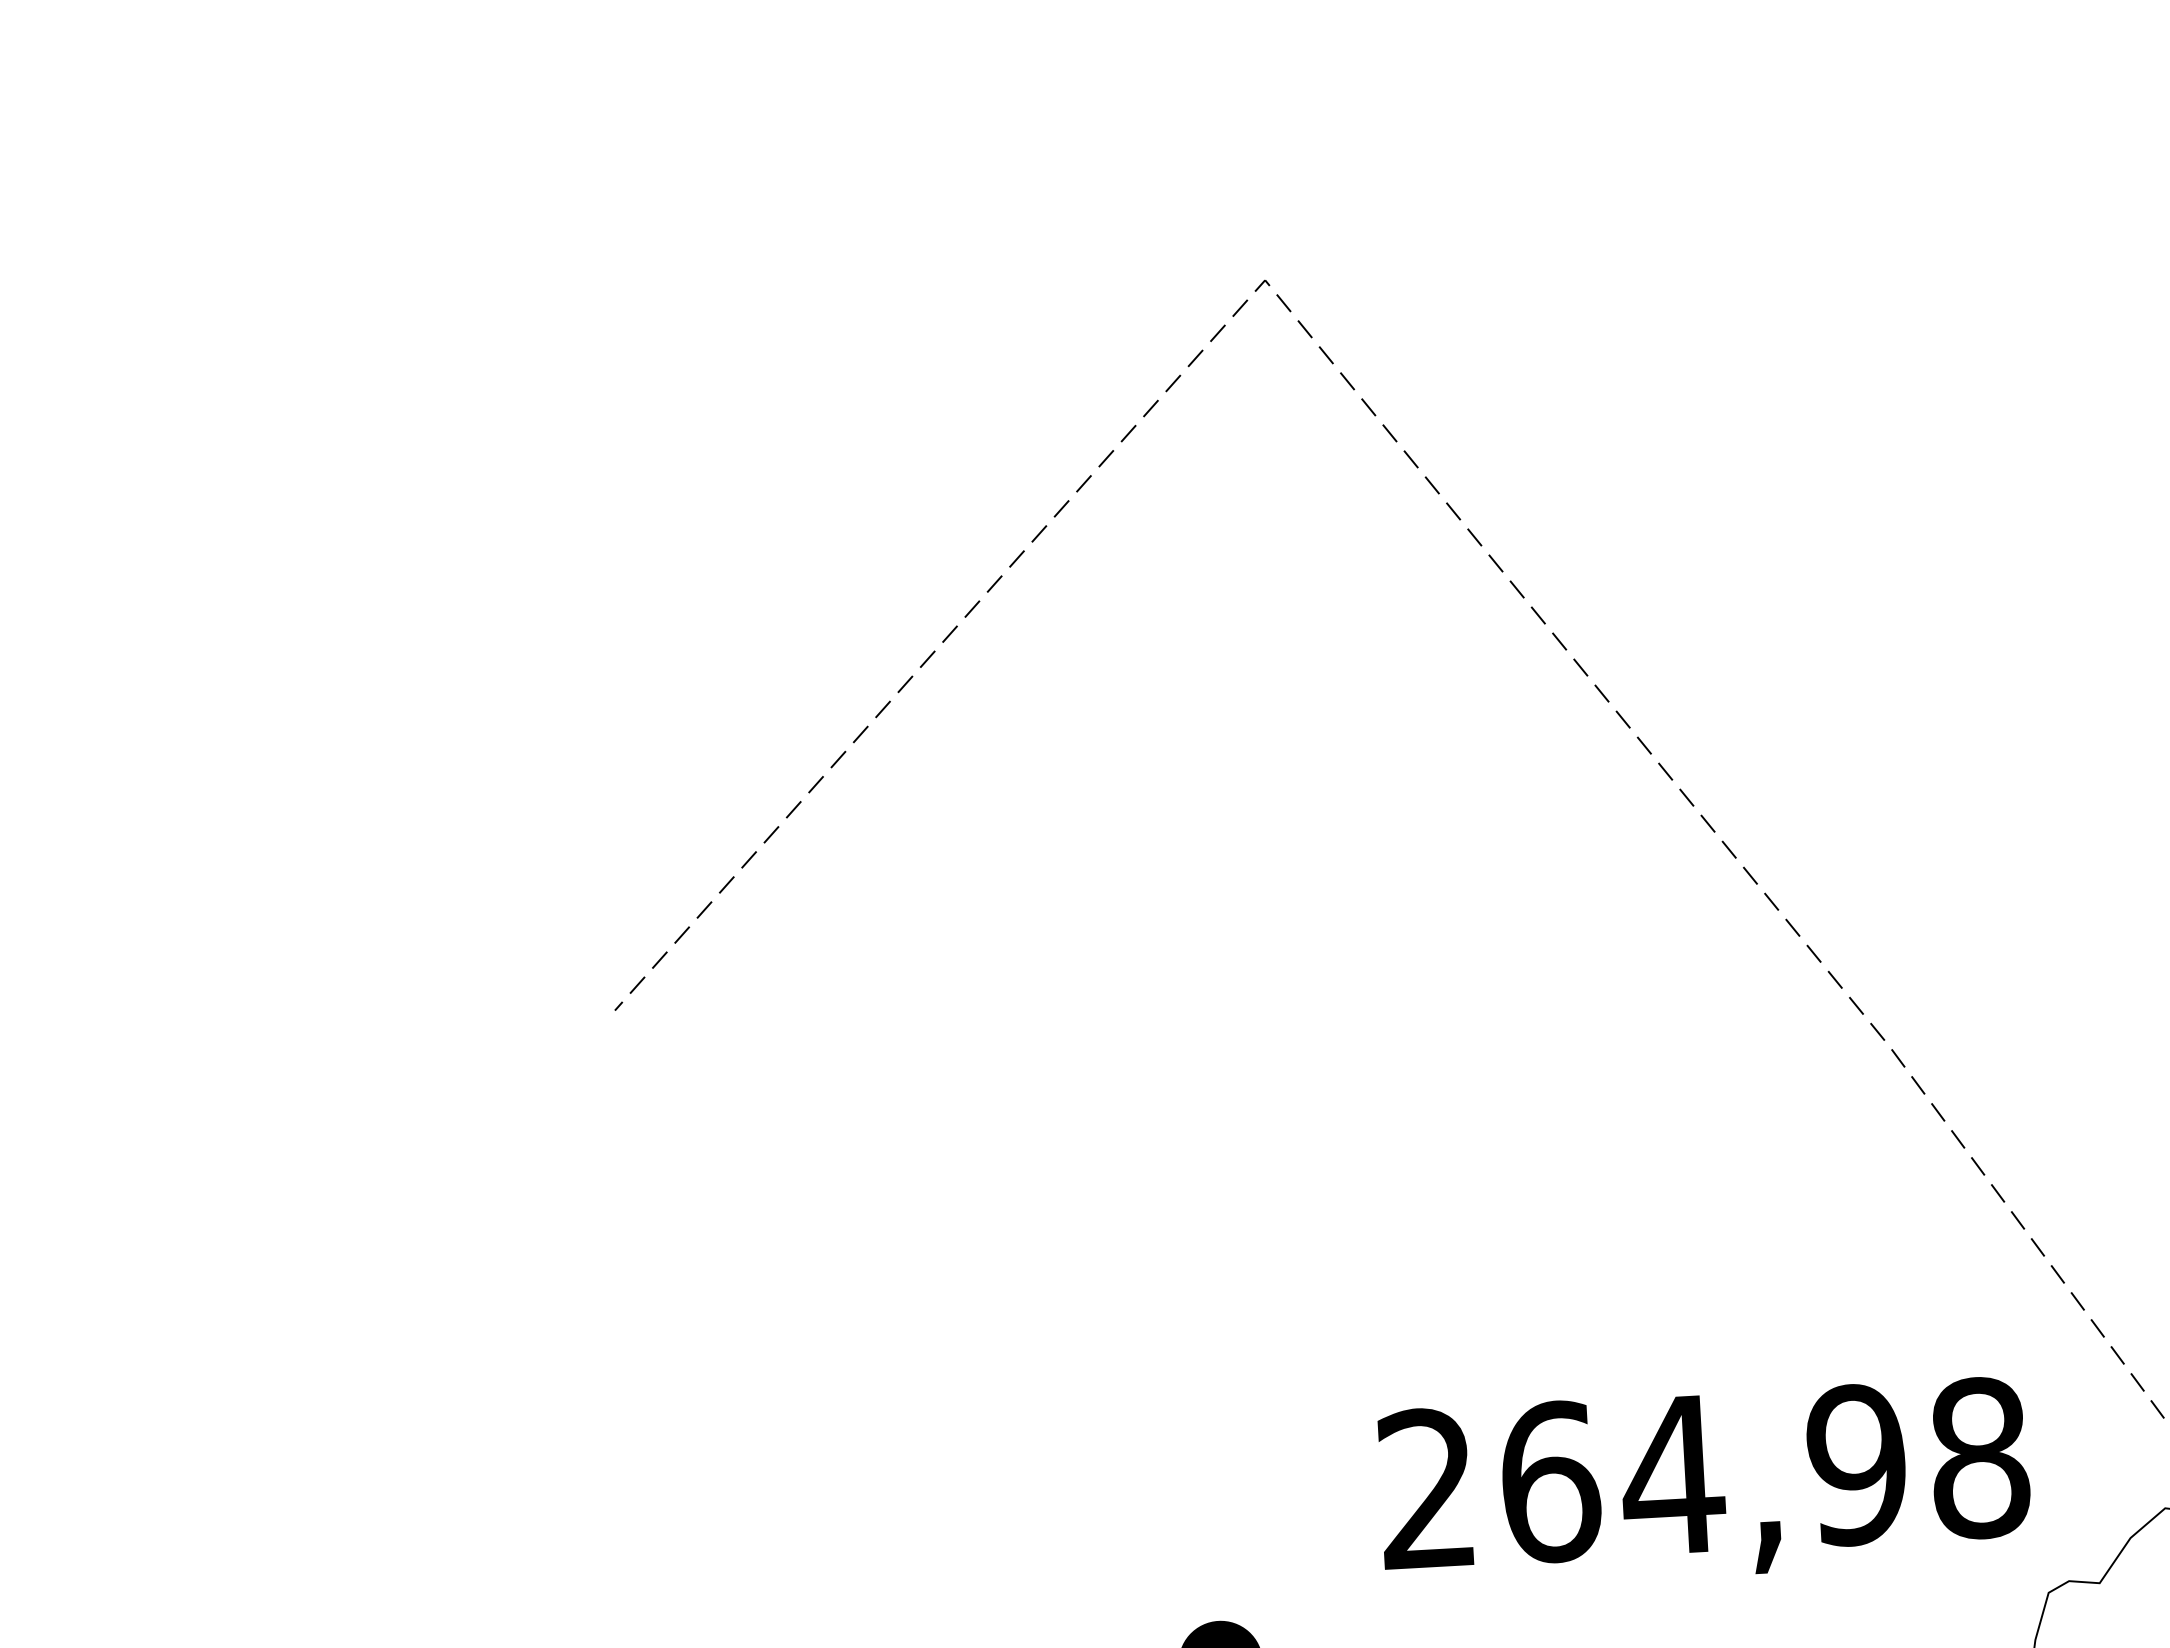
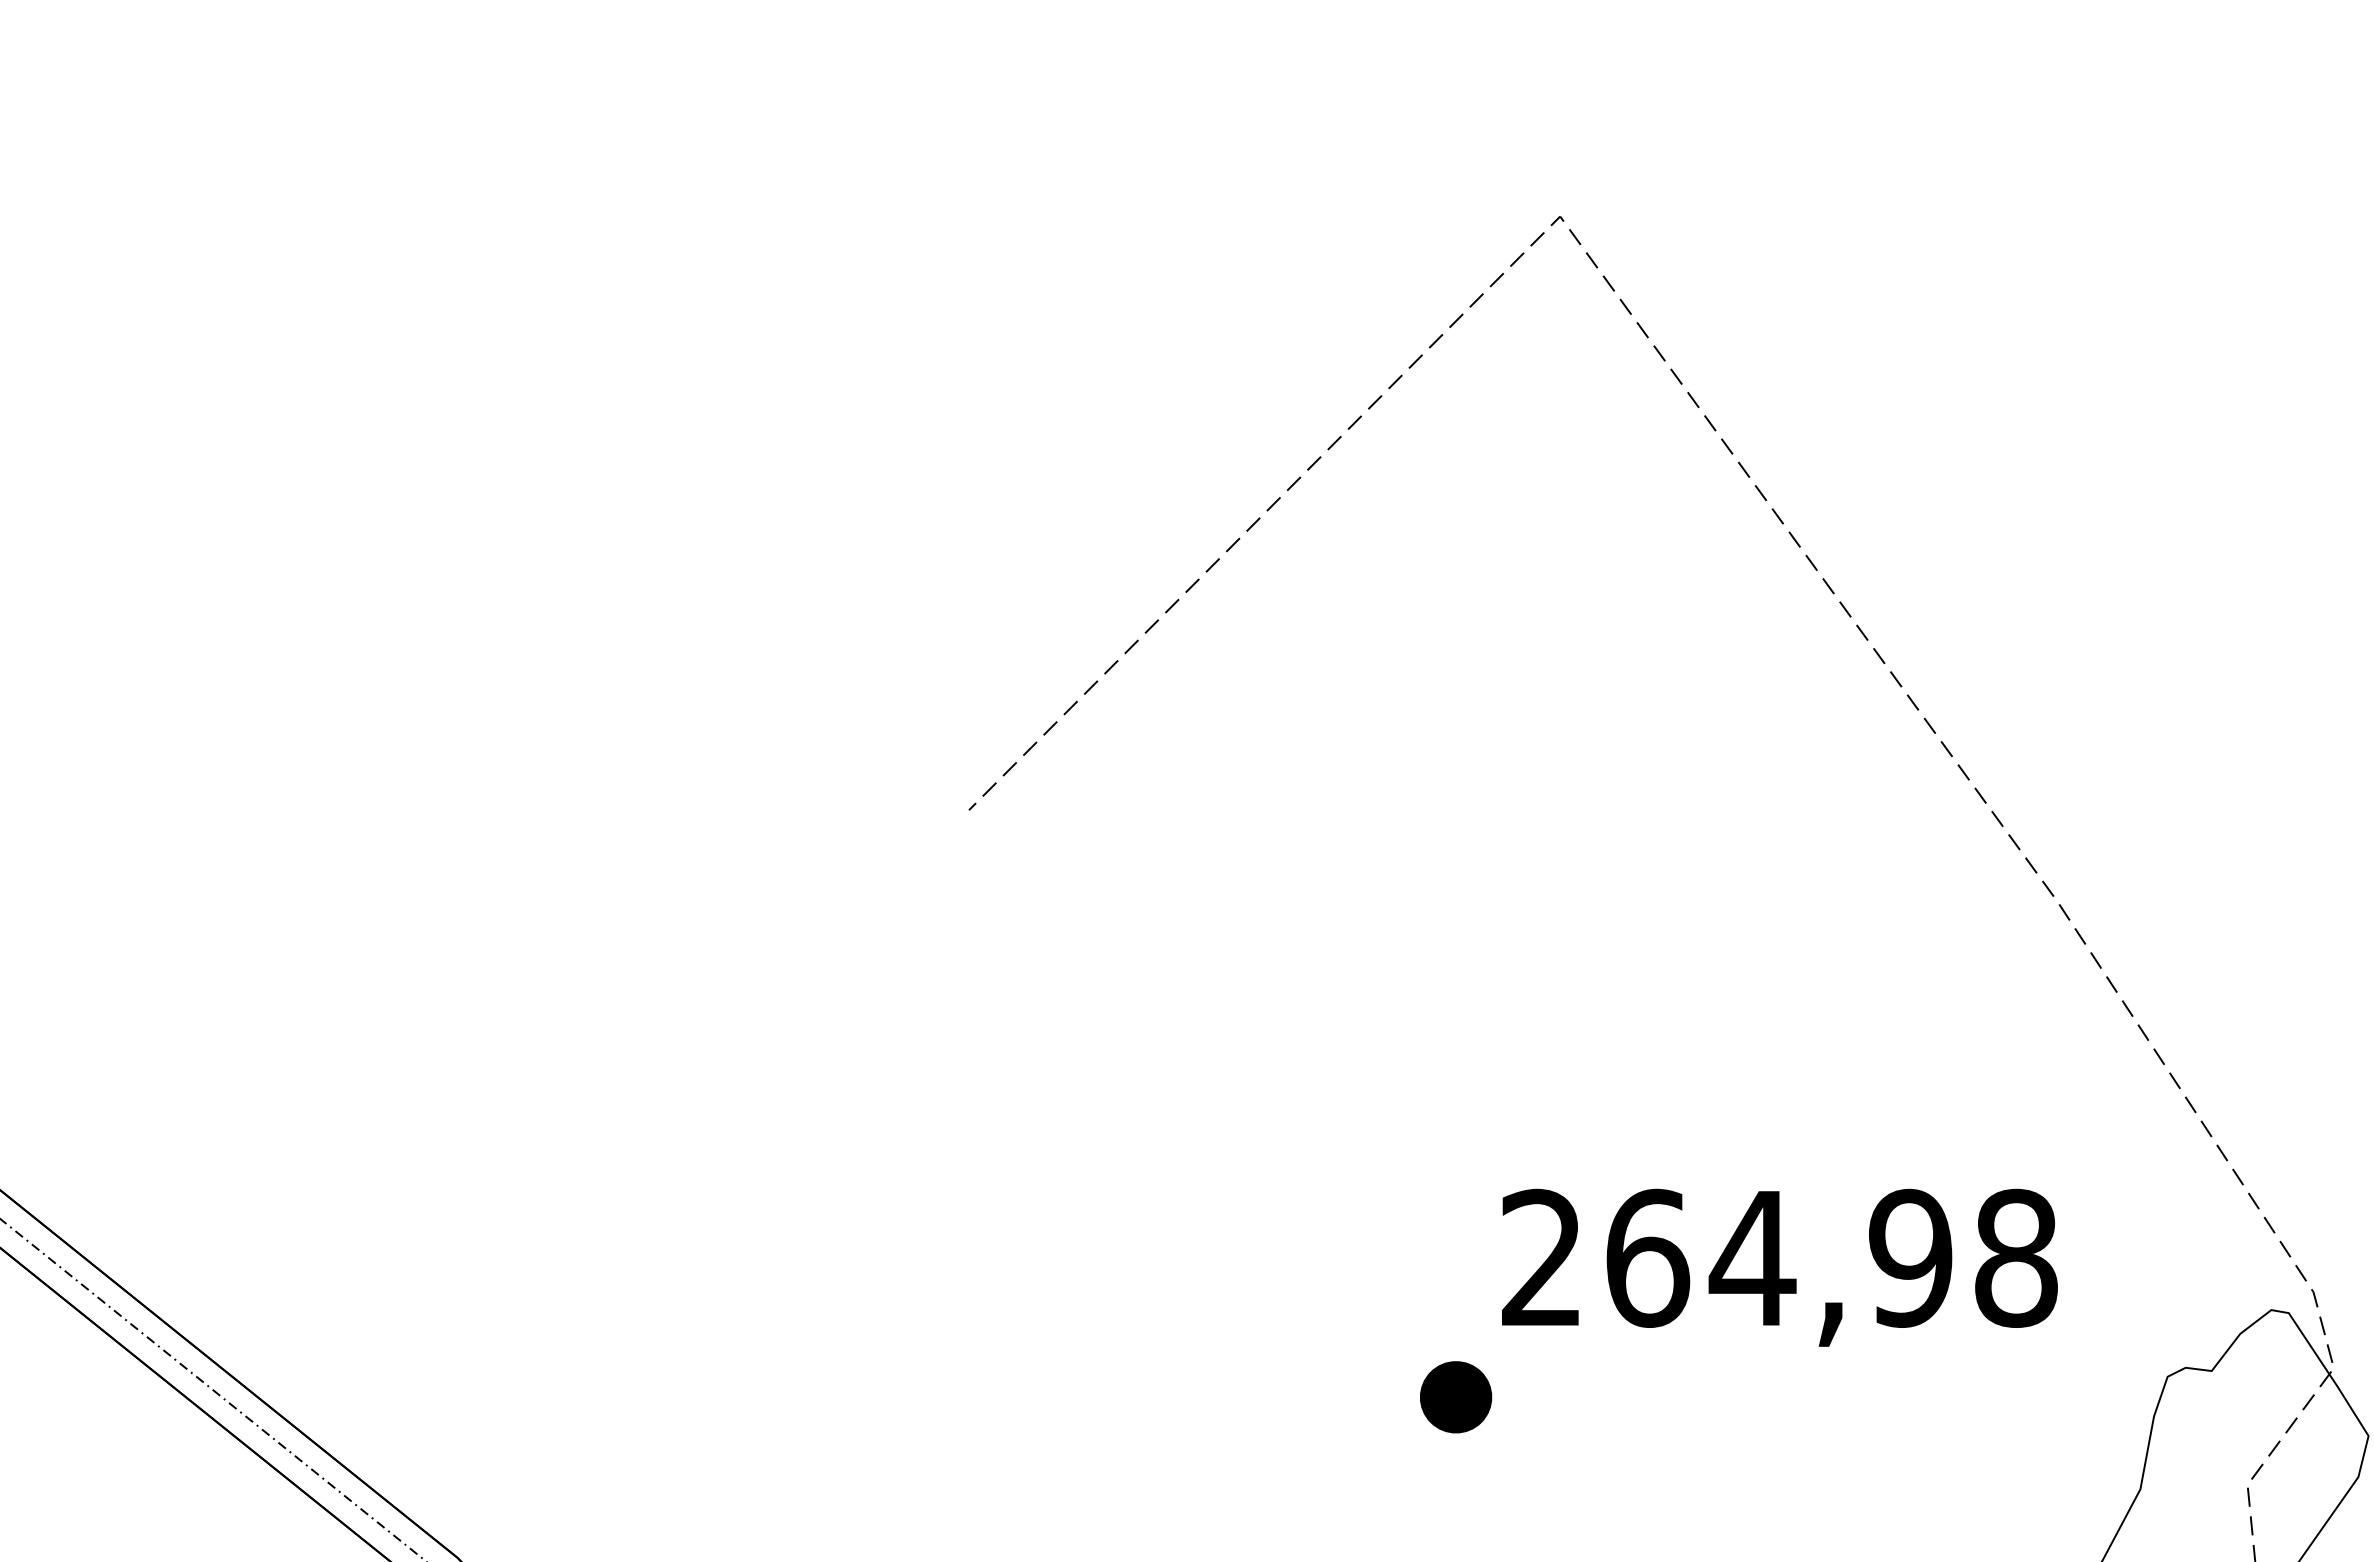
text: (1704, 1484) -> (1779, 1267), moved

